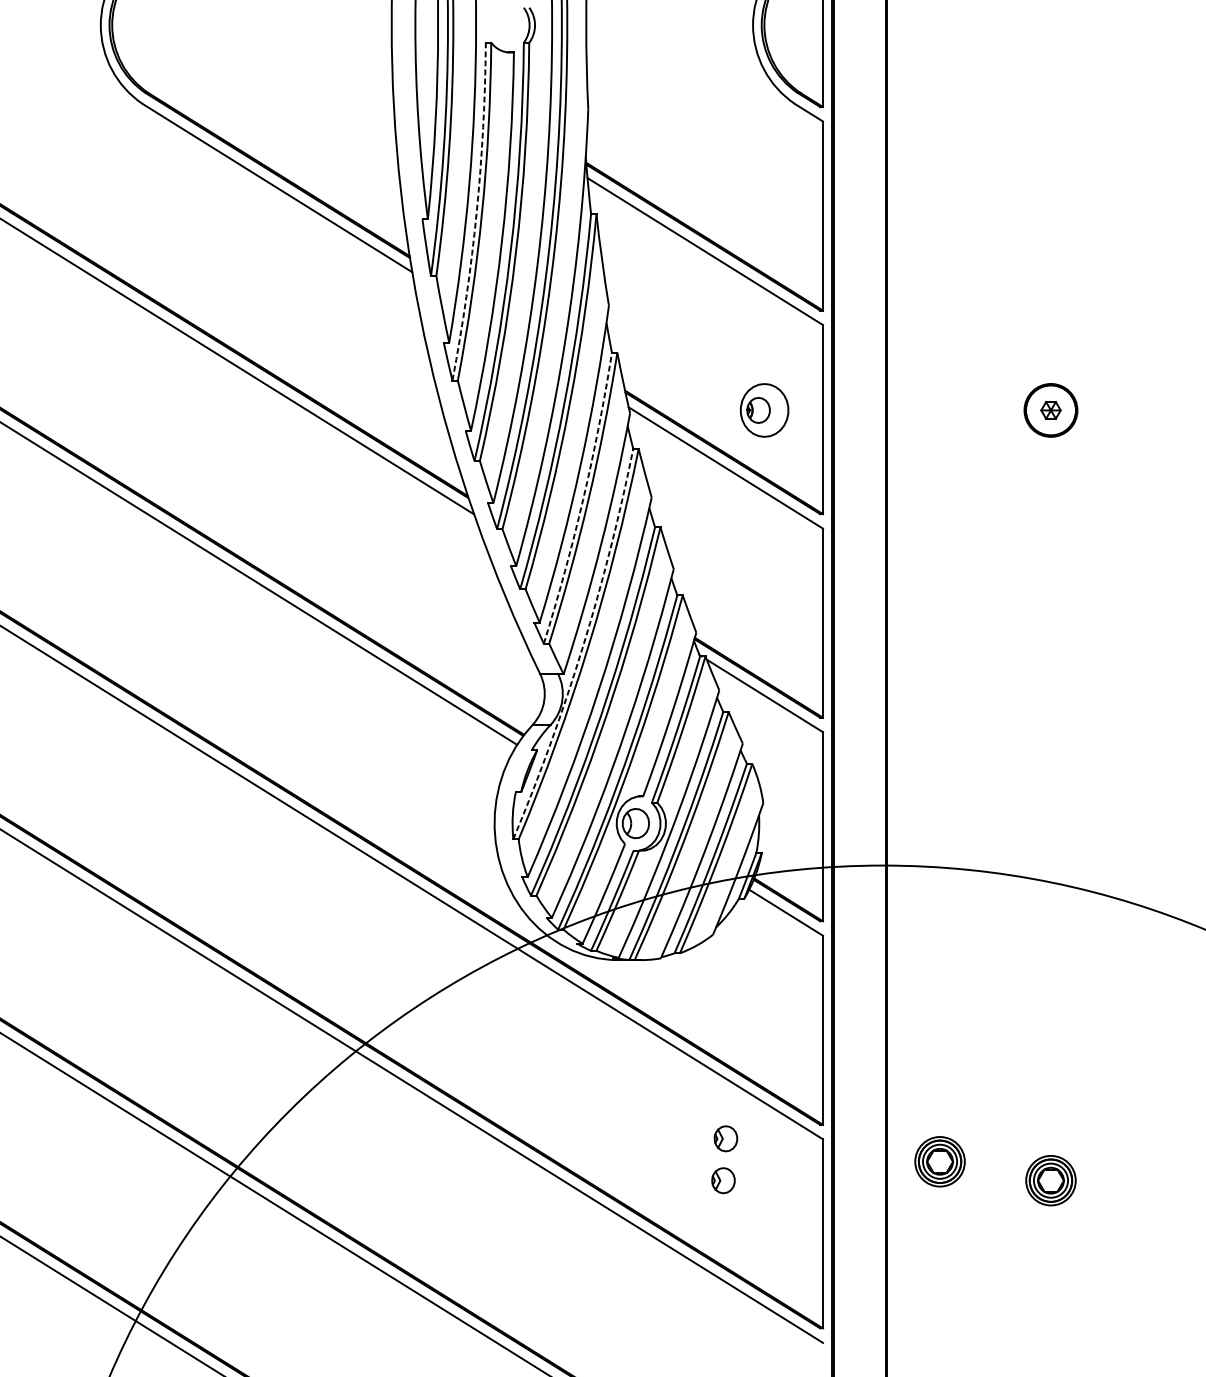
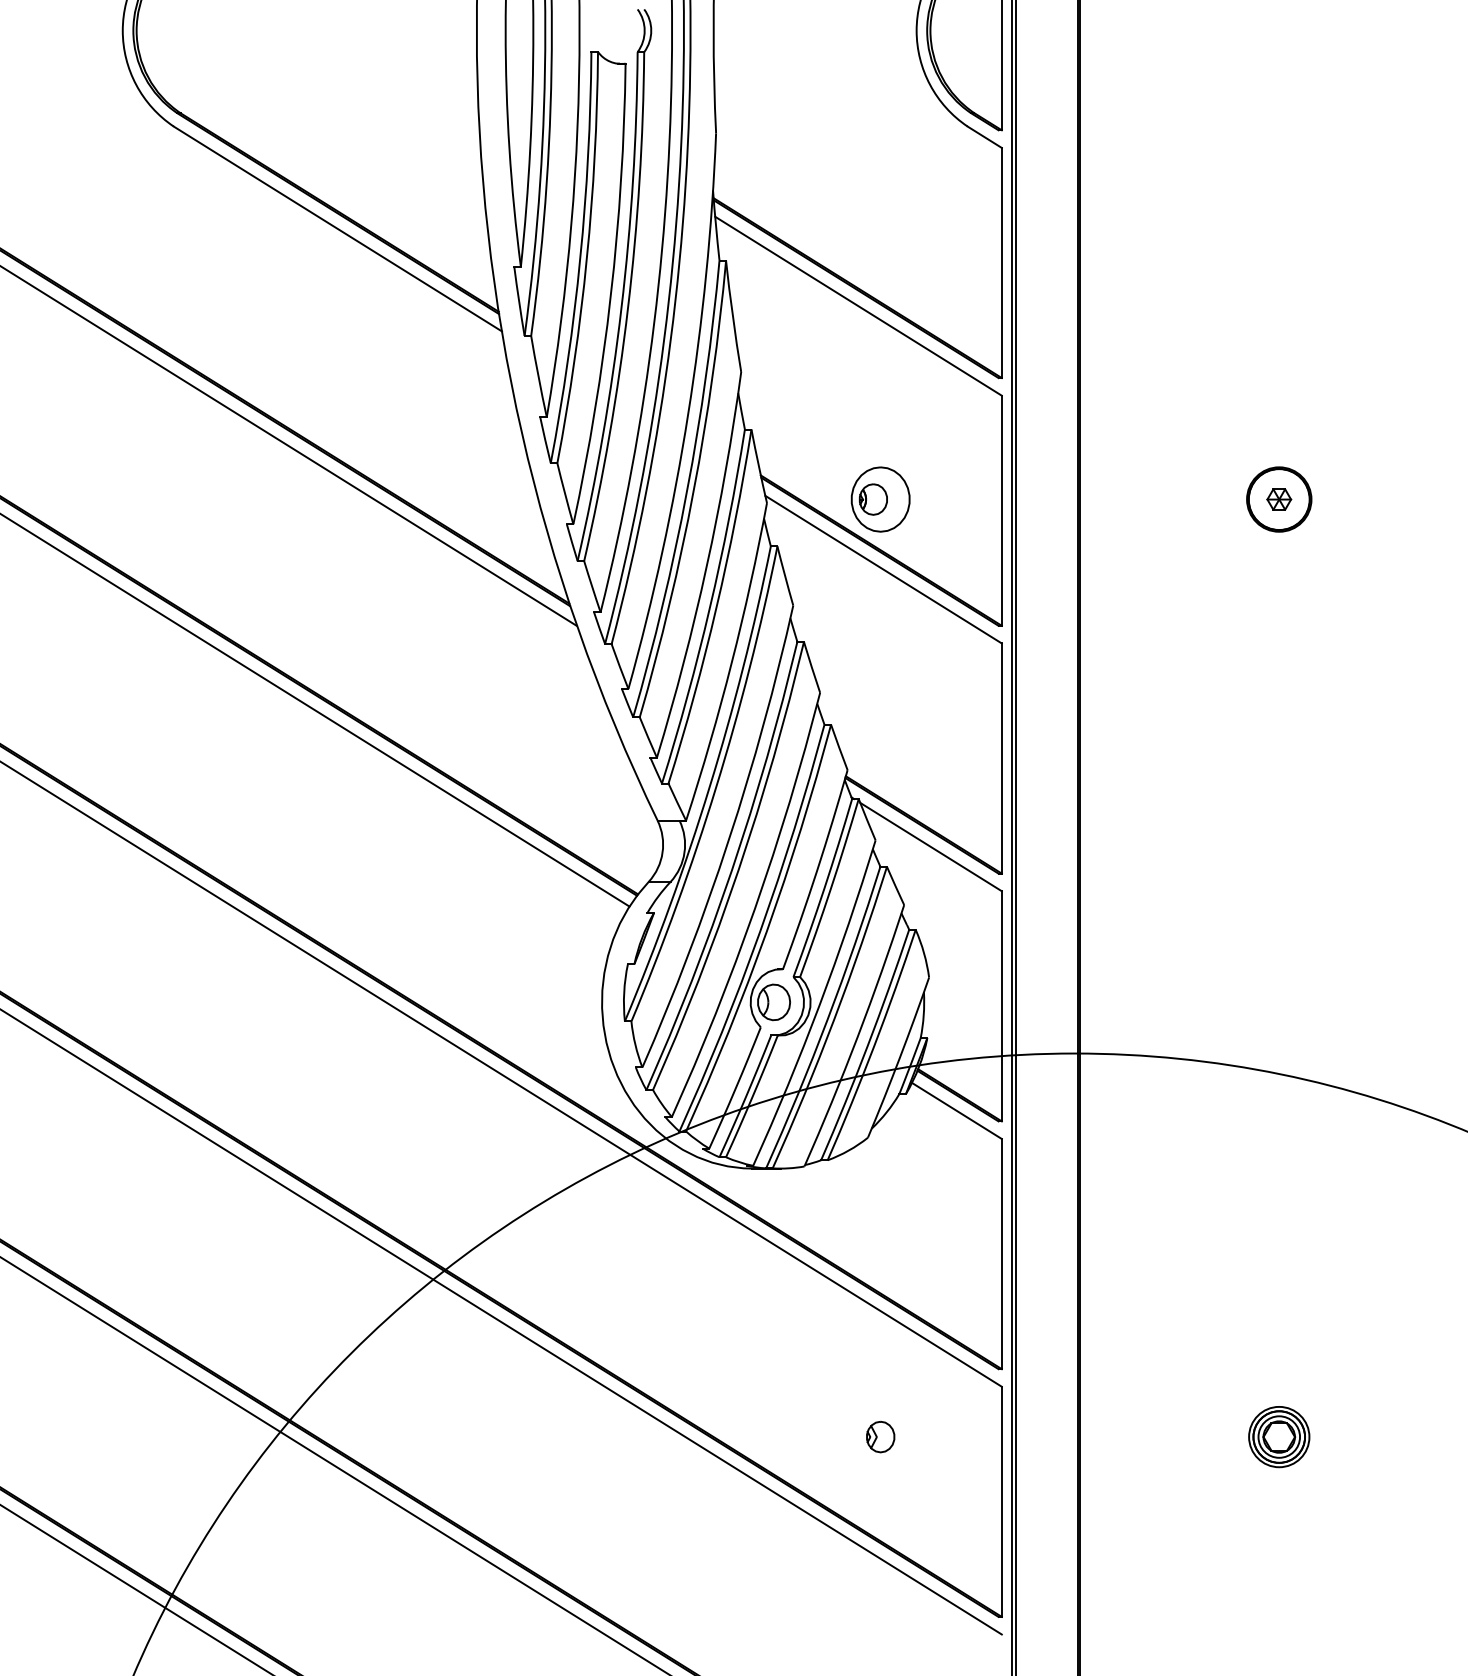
arc: (476, 212) -> (580, 258), dashed -> solid
part: (764, 410) -> (880, 499), moved
arc: (582, 499) -> (709, 608), dashed -> solid
arc: (582, 647) -> (709, 787), dashed -> solid
part: (725, 1139) -> (883, 1386), removed
part: (940, 1162) -> (1144, 1414), removed

